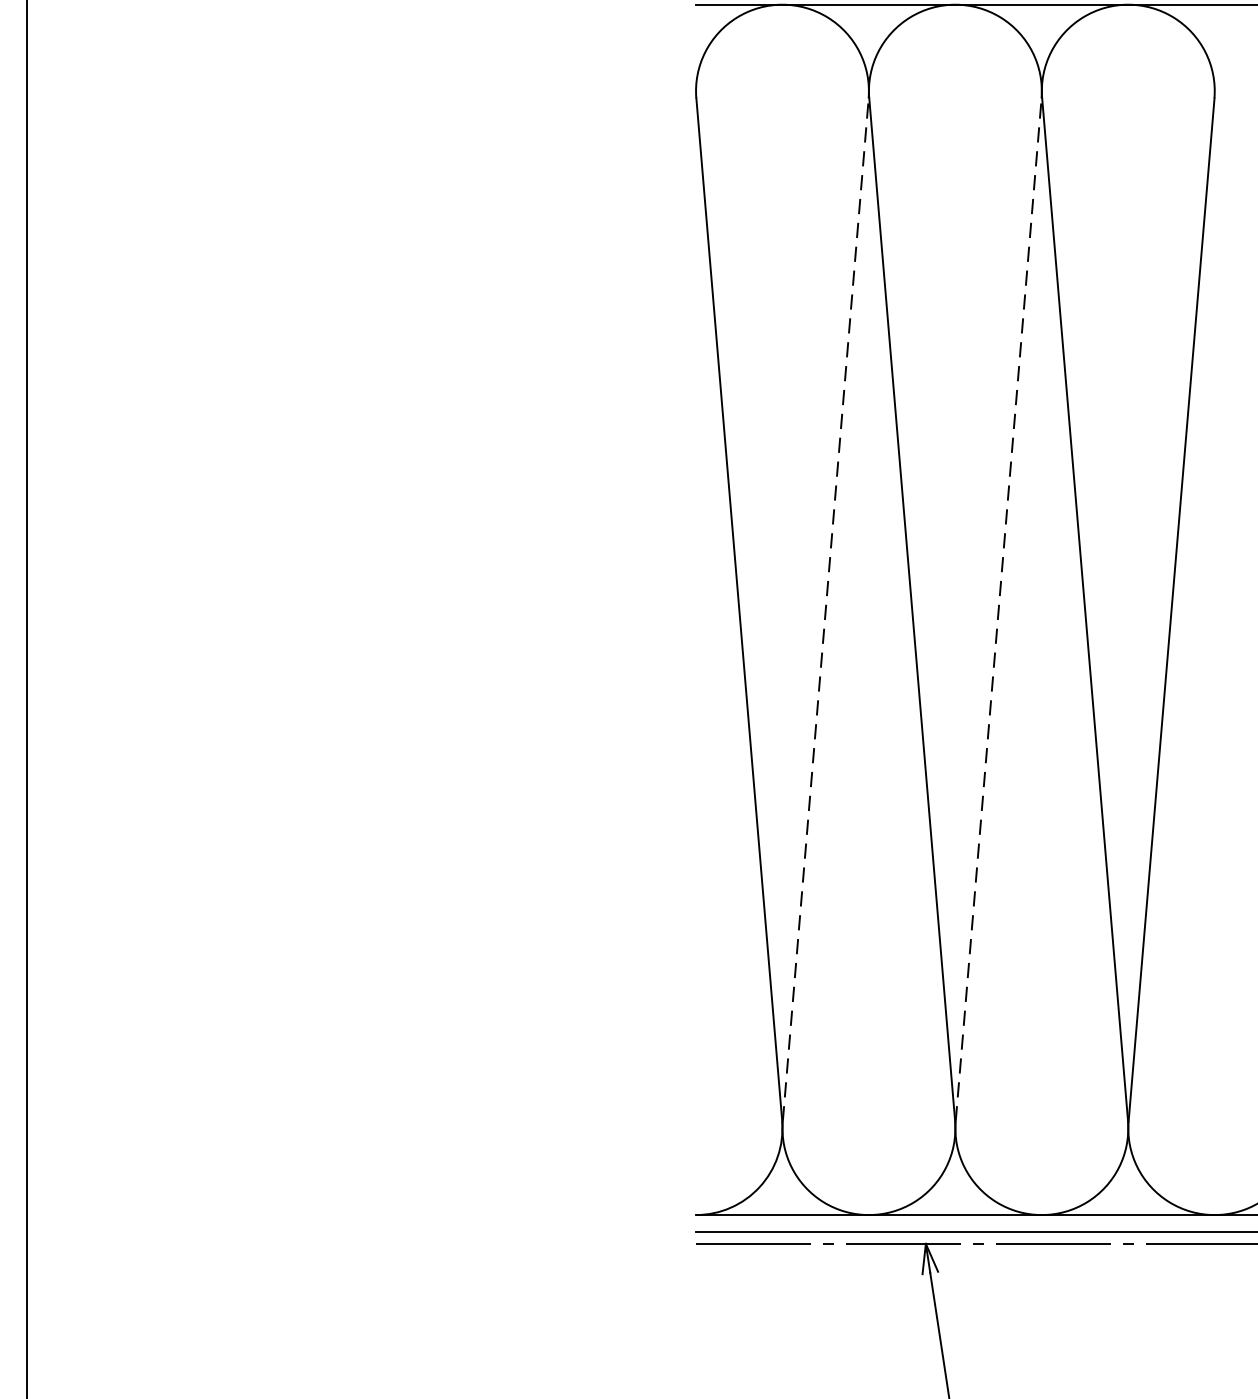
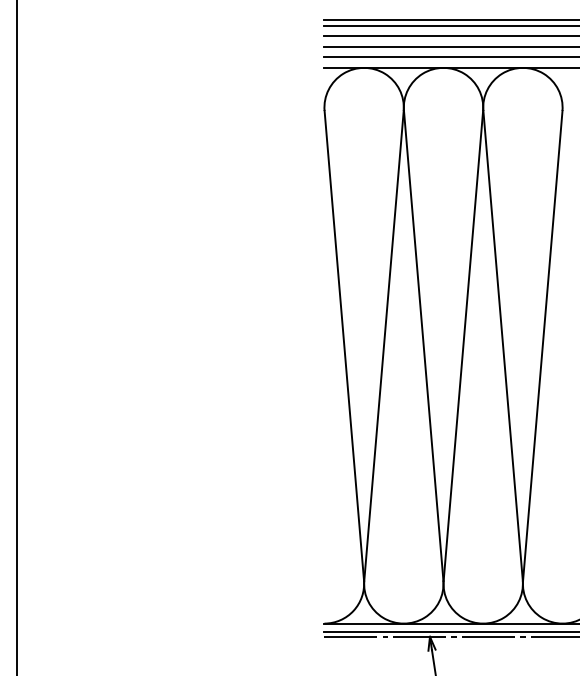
line: (826, 609) -> (384, 345), dashed -> solid
line: (998, 609) -> (463, 345), dashed -> solid

